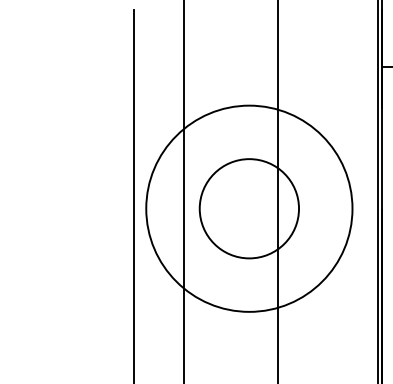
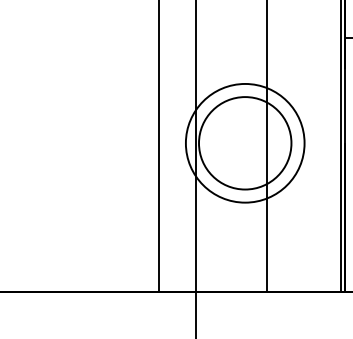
circle: (249, 209) -> (245, 143), size x0.6
circle: (249, 209) -> (245, 143), size x1.6

